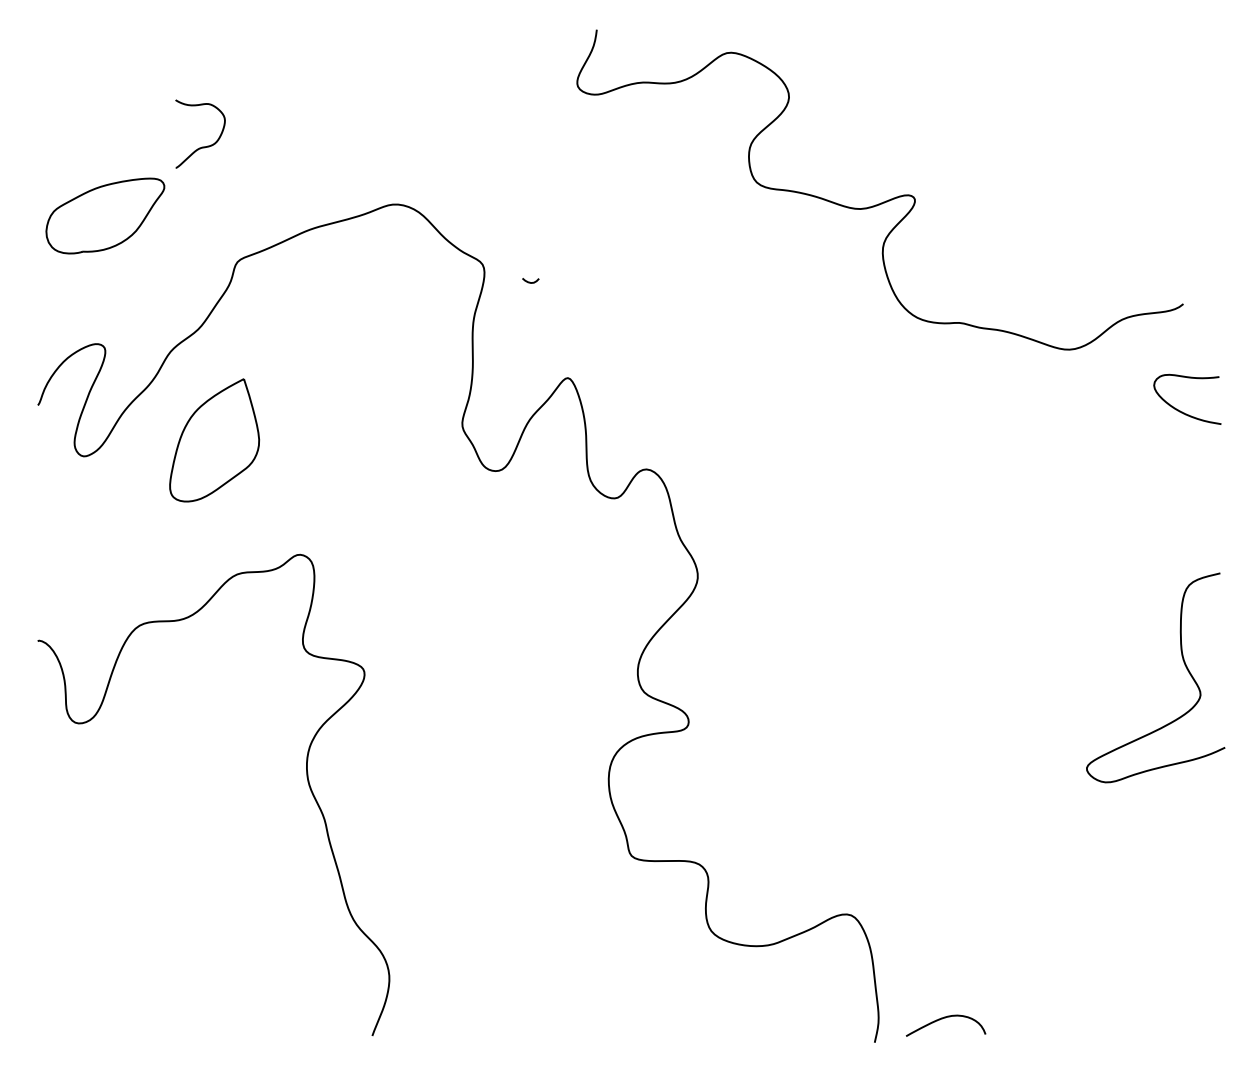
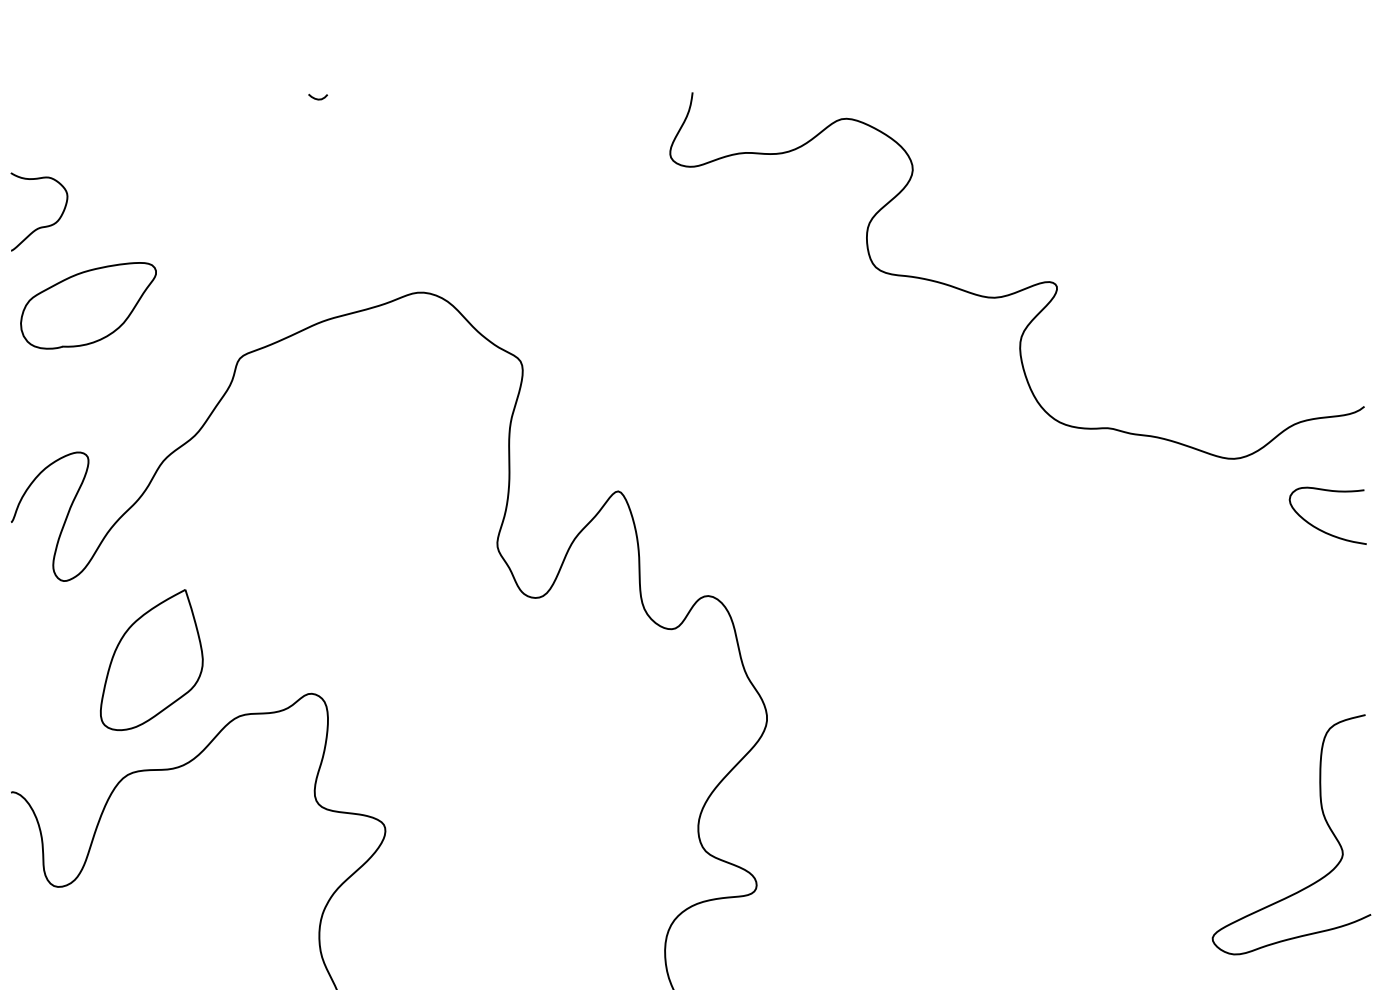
curve: (202, 146) -> (41, 226), moved
curve: (883, 201) -> (1020, 289), moved
curve: (529, 281) -> (316, 97), moved
part: (214, 440) -> (151, 660), moved

